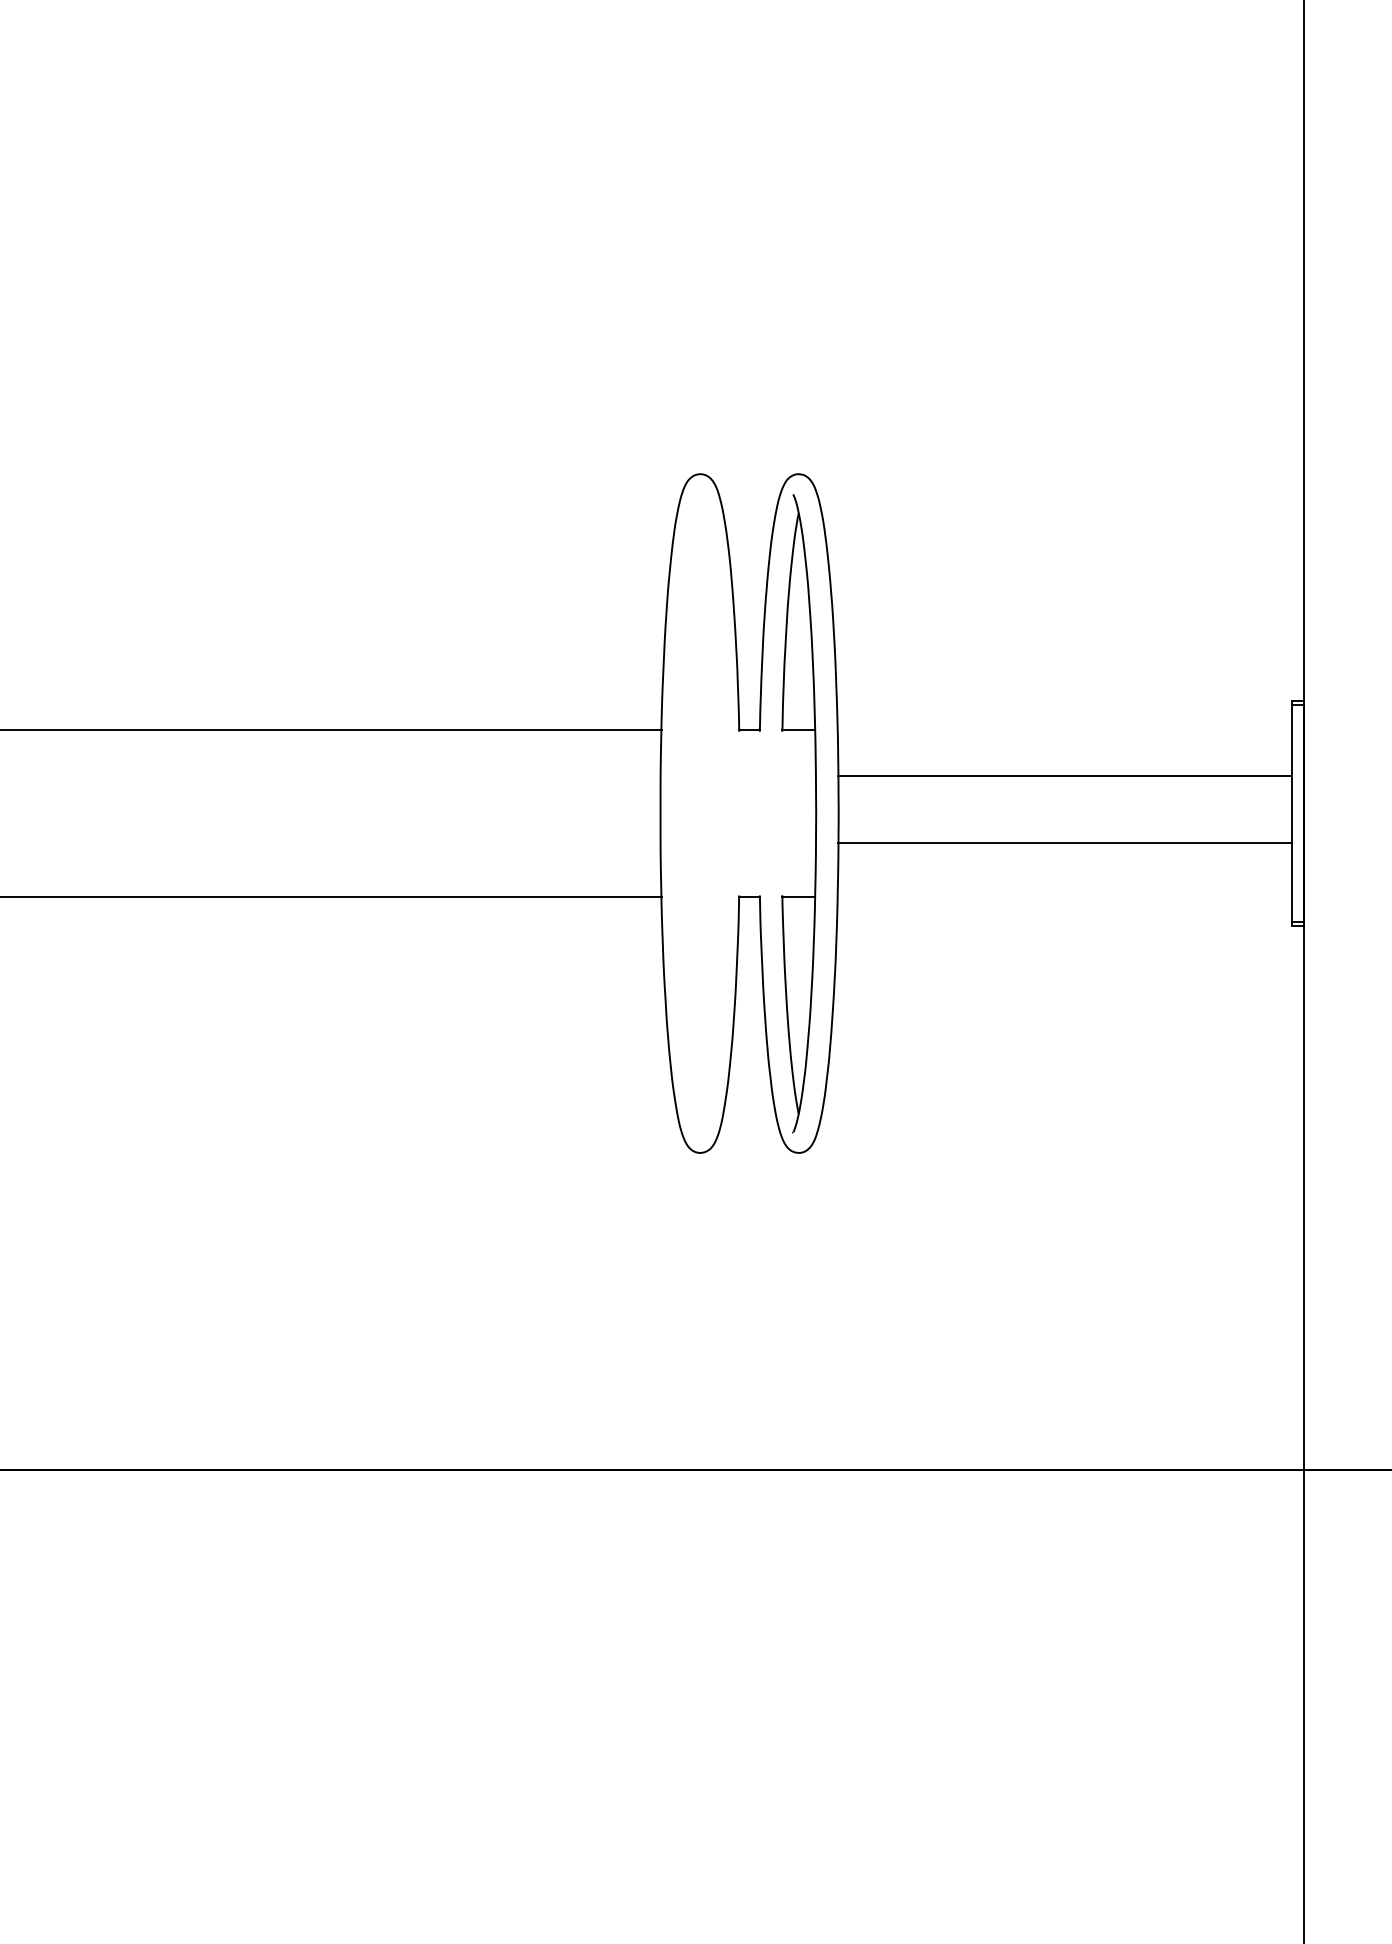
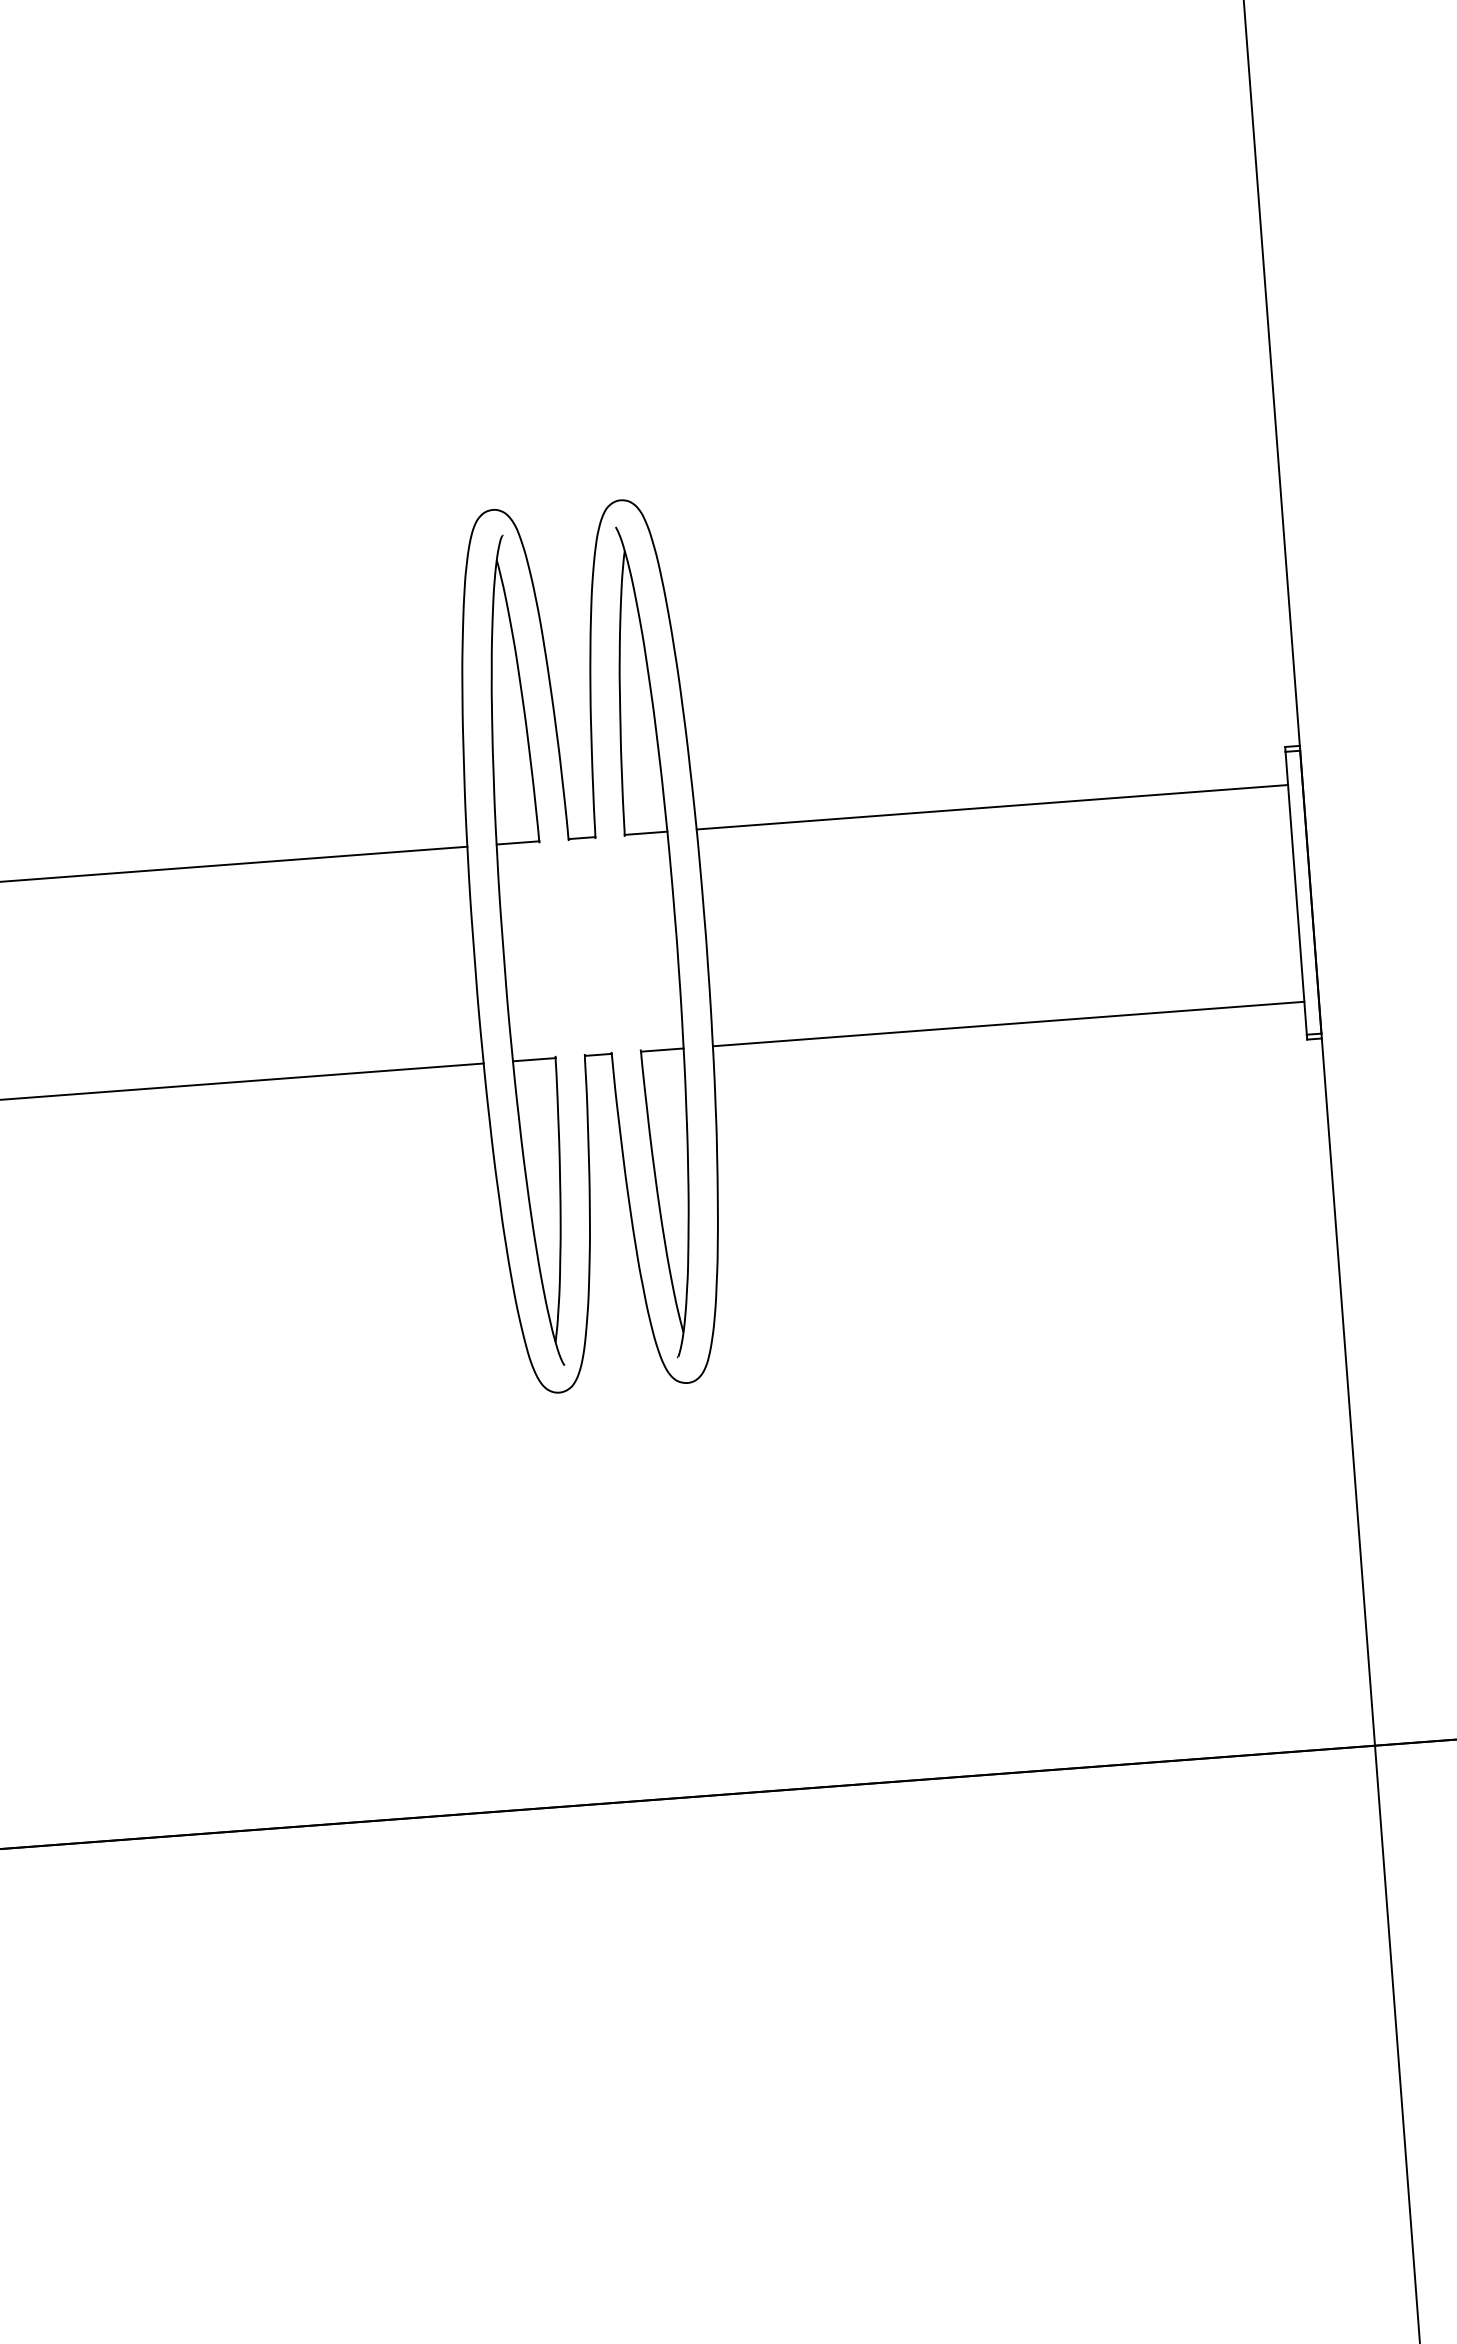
line: (1064, 776) -> (991, 807), moved
part: (683, 812) -> (504, 951), added
line: (1064, 842) -> (1007, 1023), moved

